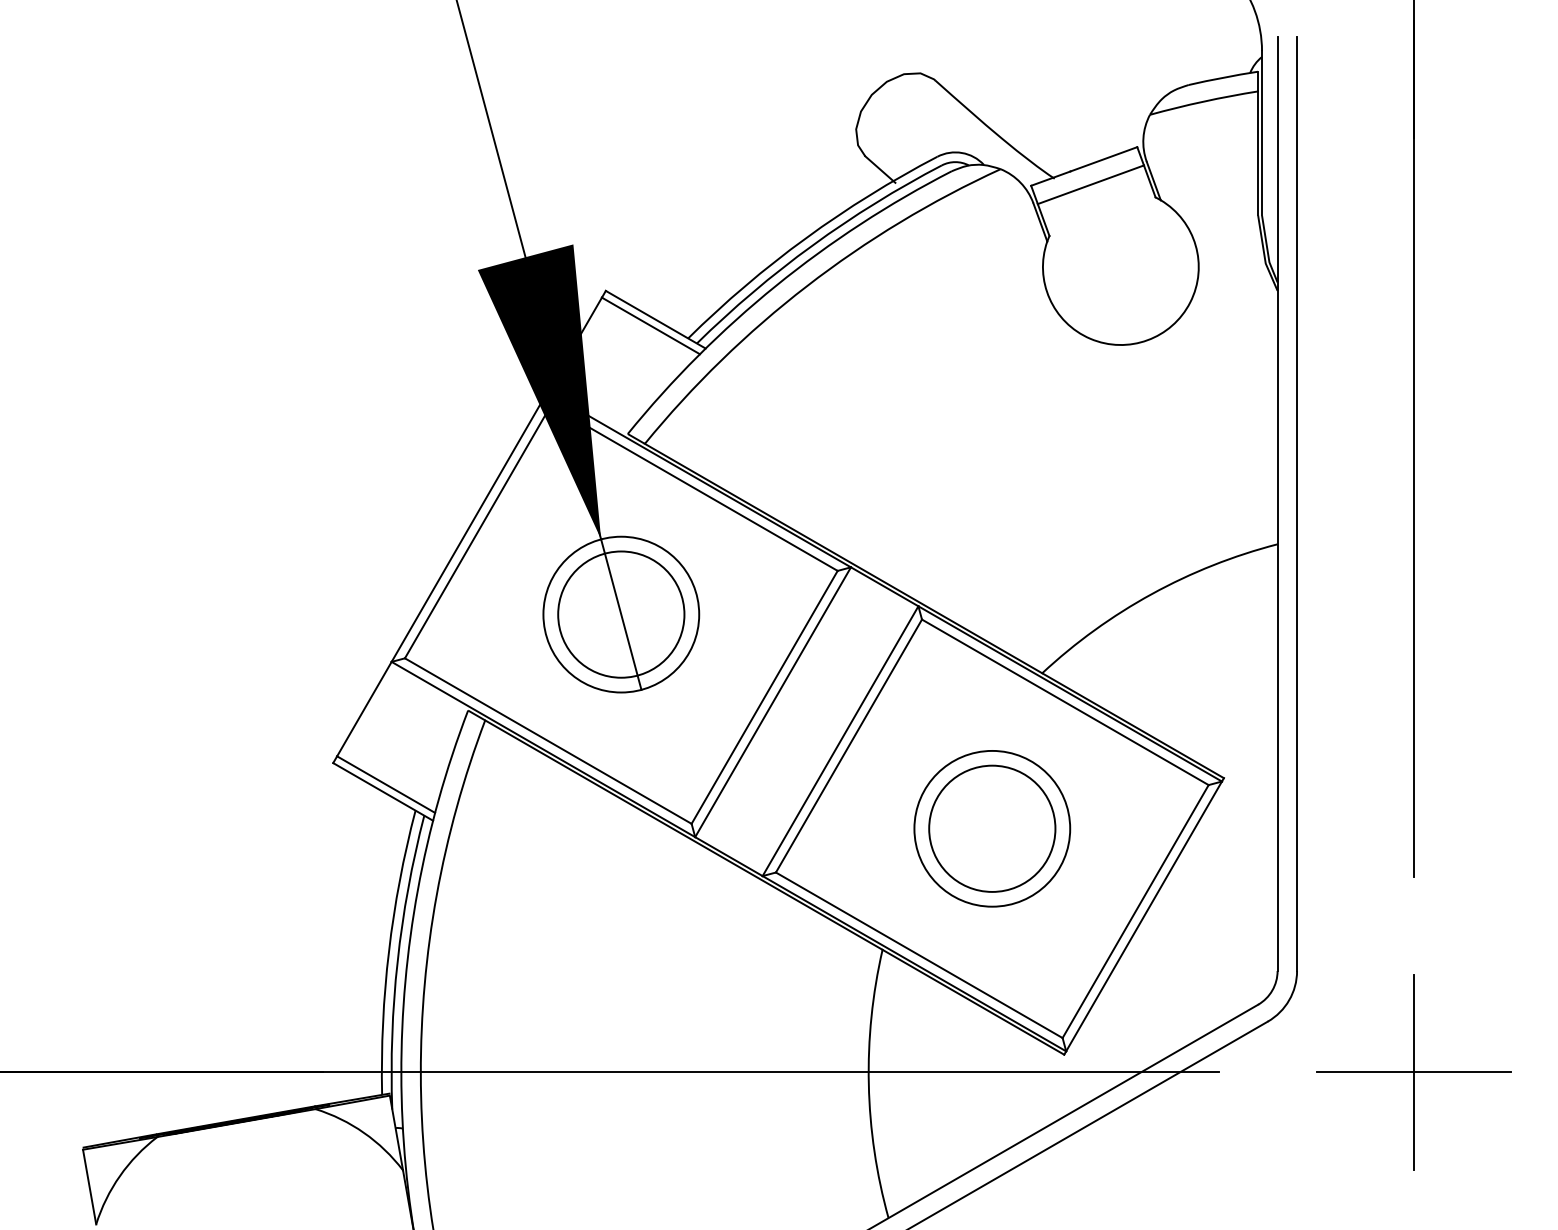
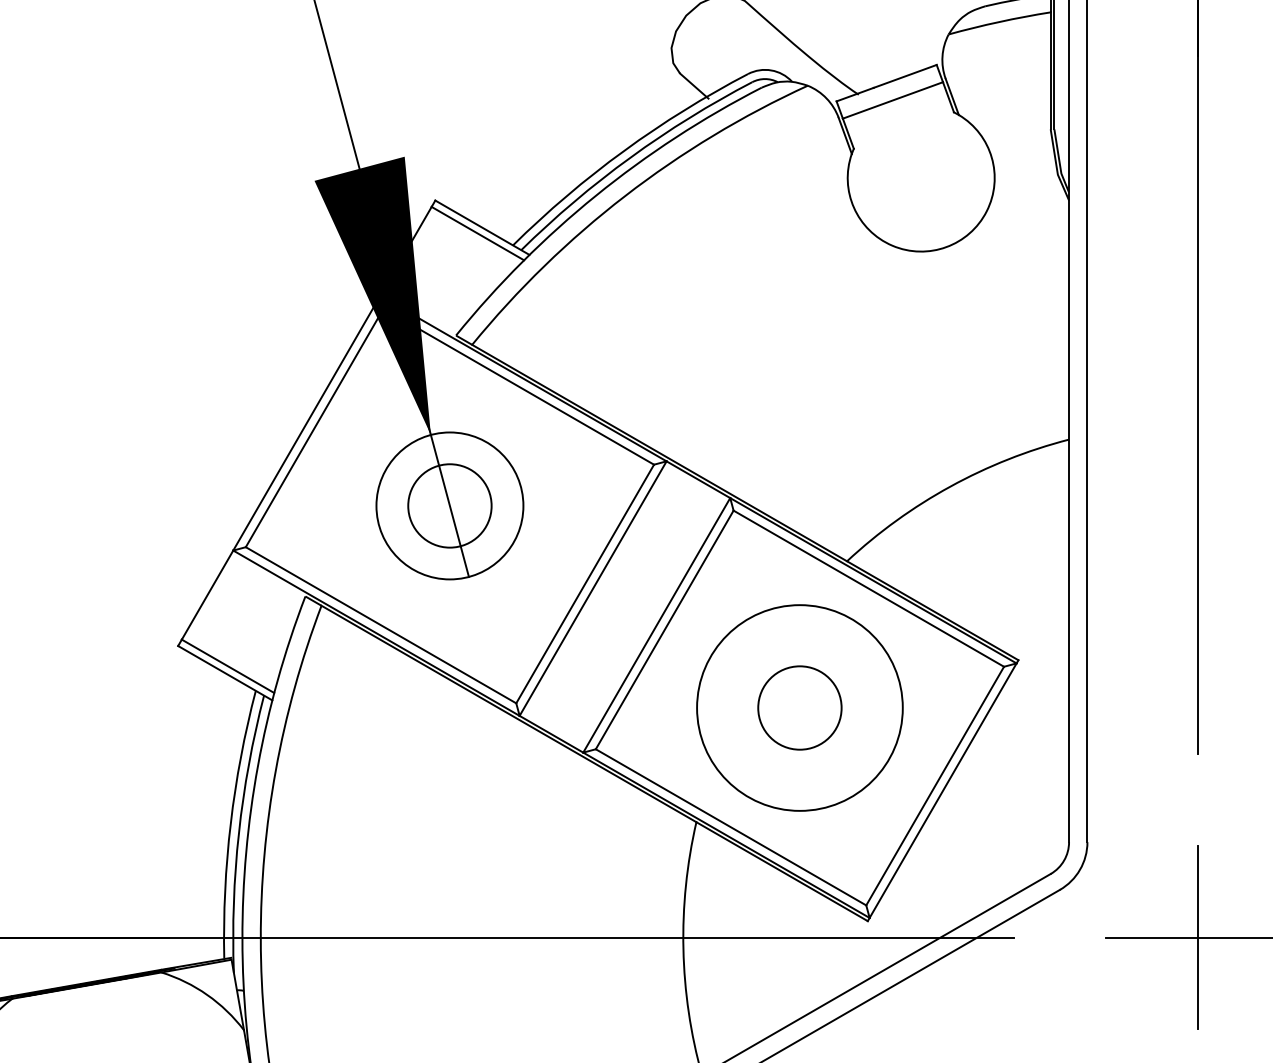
circle: (621, 614) -> (450, 505), size x0.7
circle: (992, 828) -> (800, 707), size x0.7
circle: (992, 828) -> (800, 707), size x1.4

